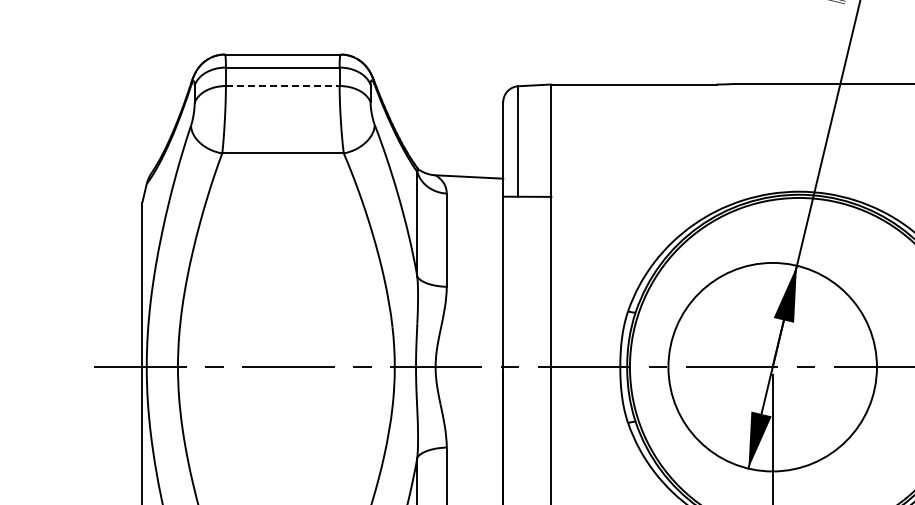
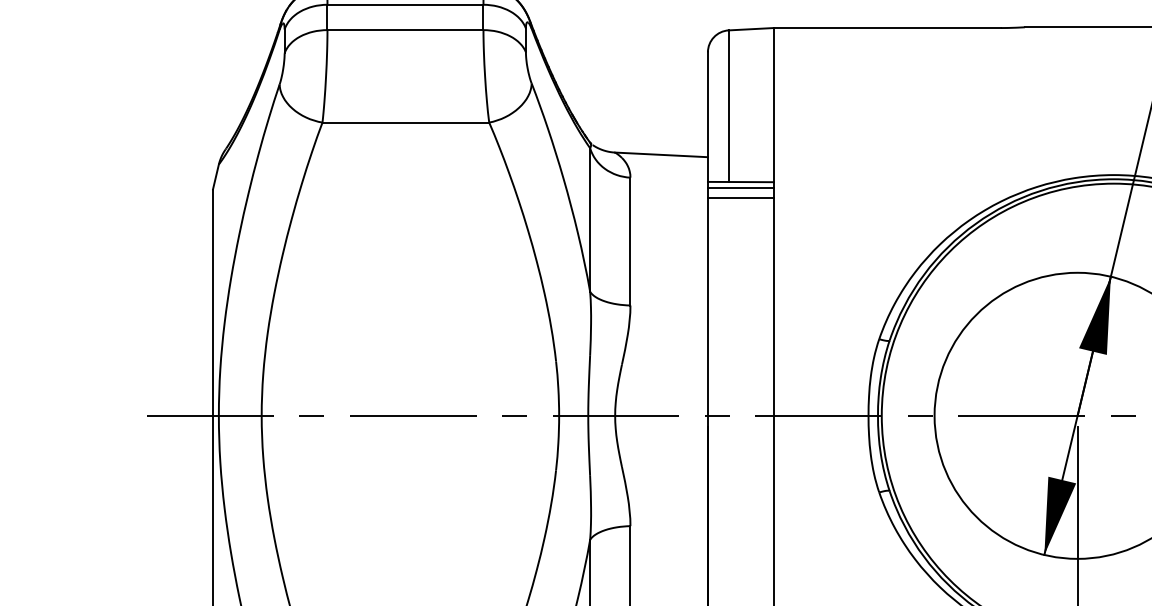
line: (282, 86) -> (405, 30), dashed -> solid
line: (527, 201) -> (741, 188), added
line: (527, 208) -> (741, 198), added

